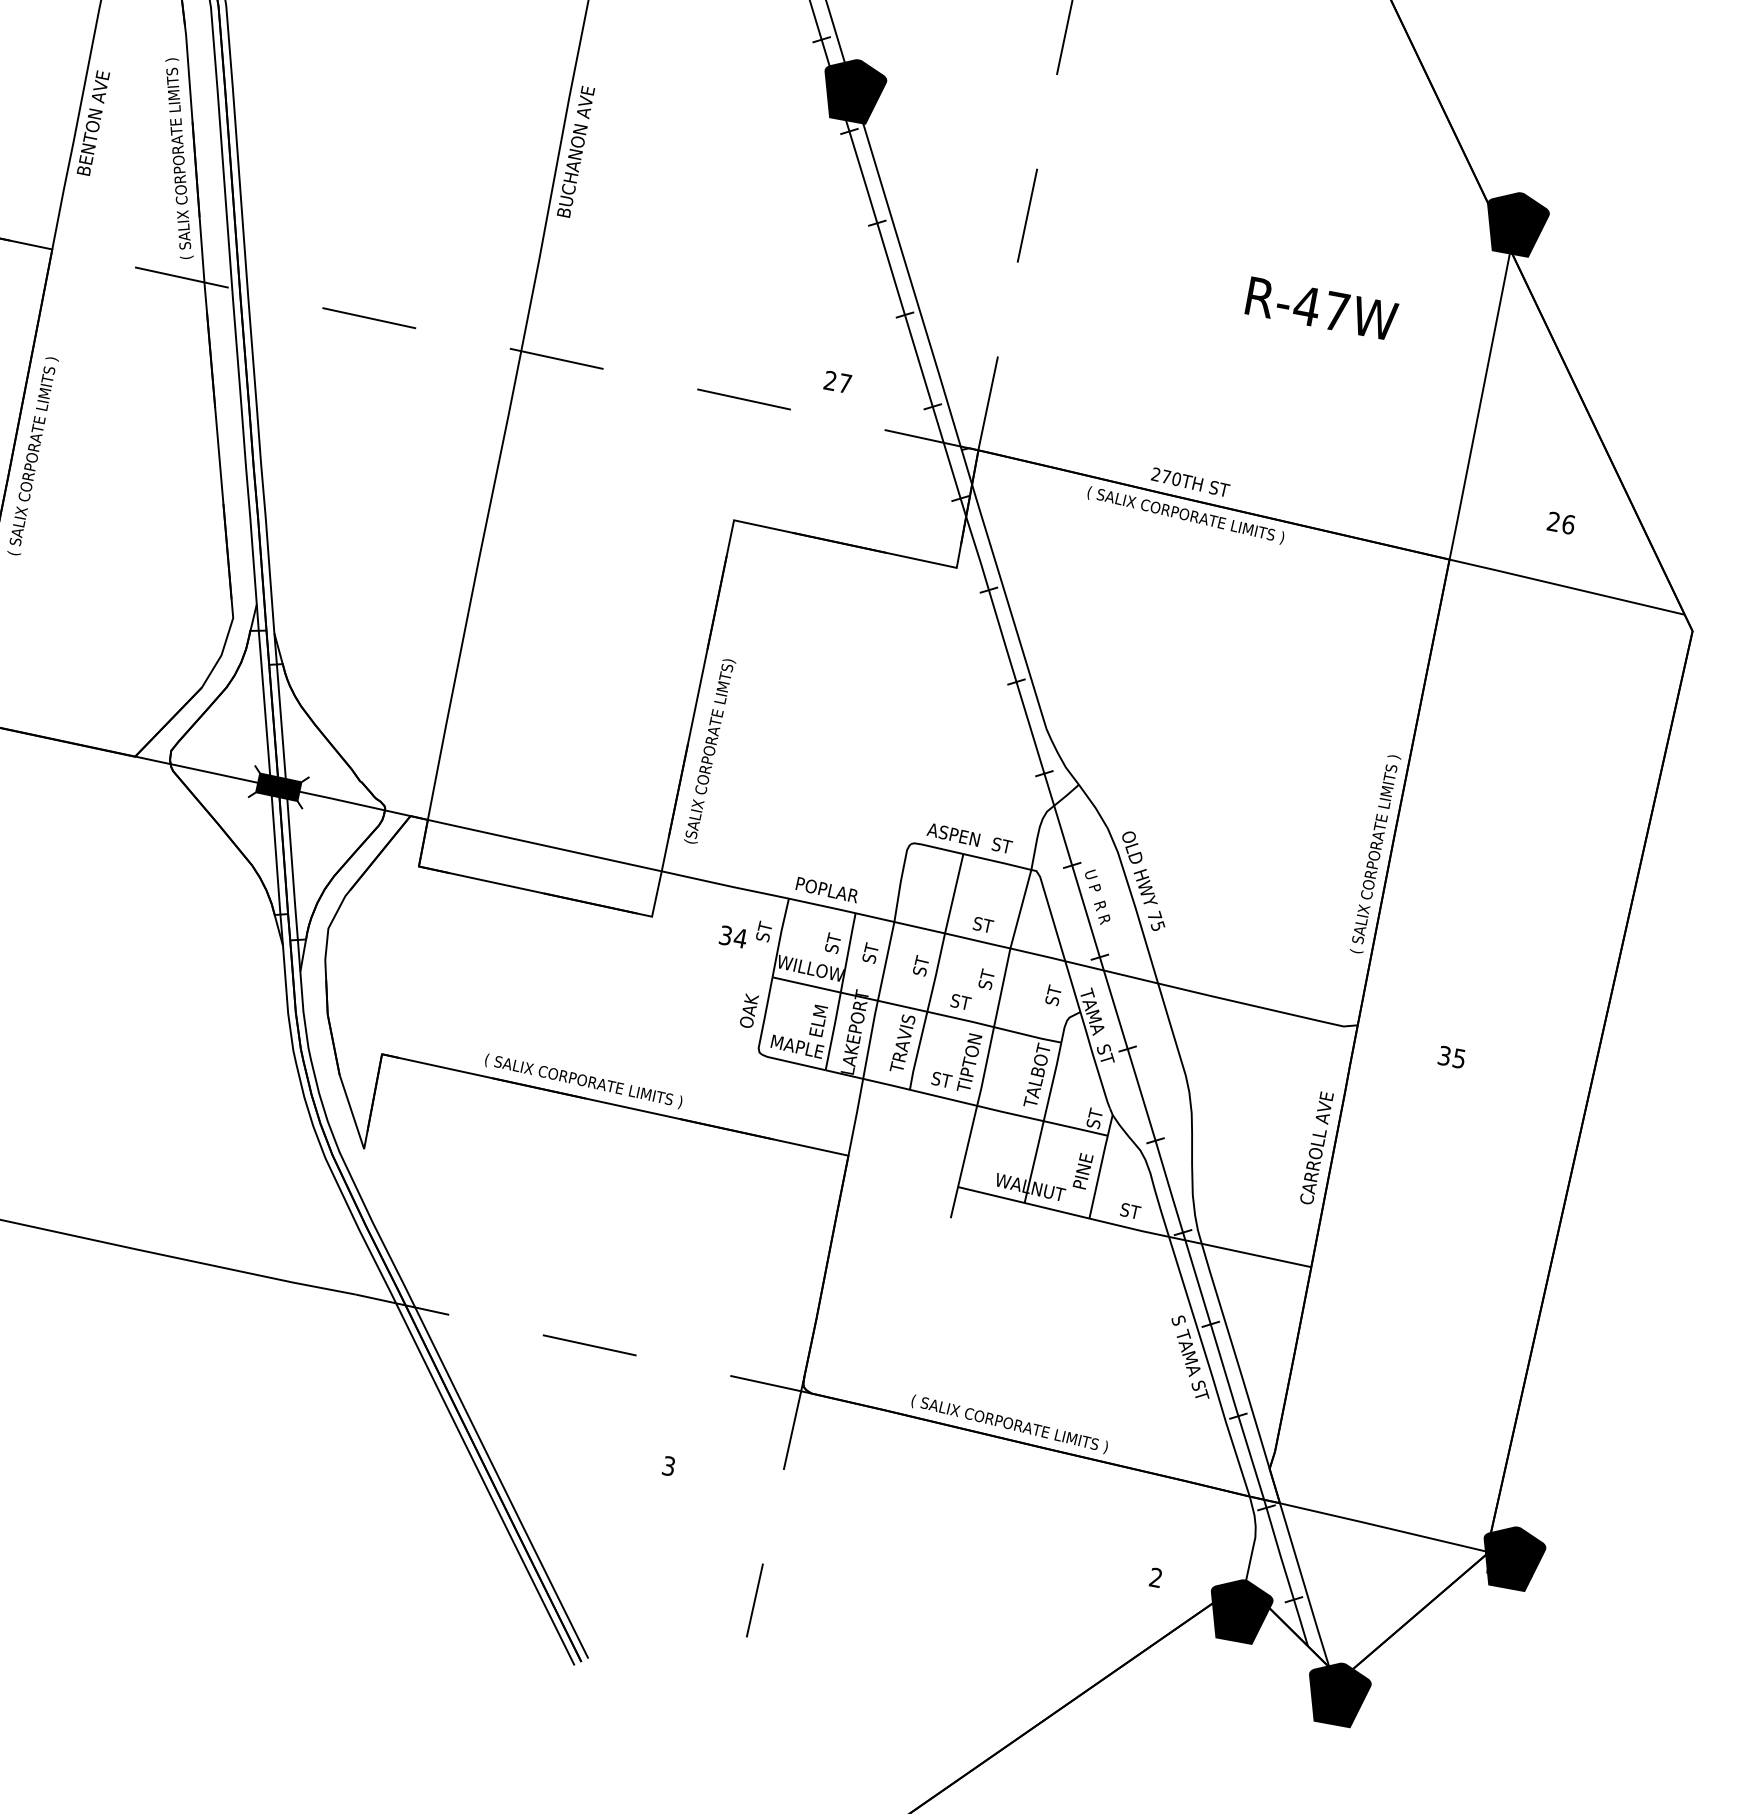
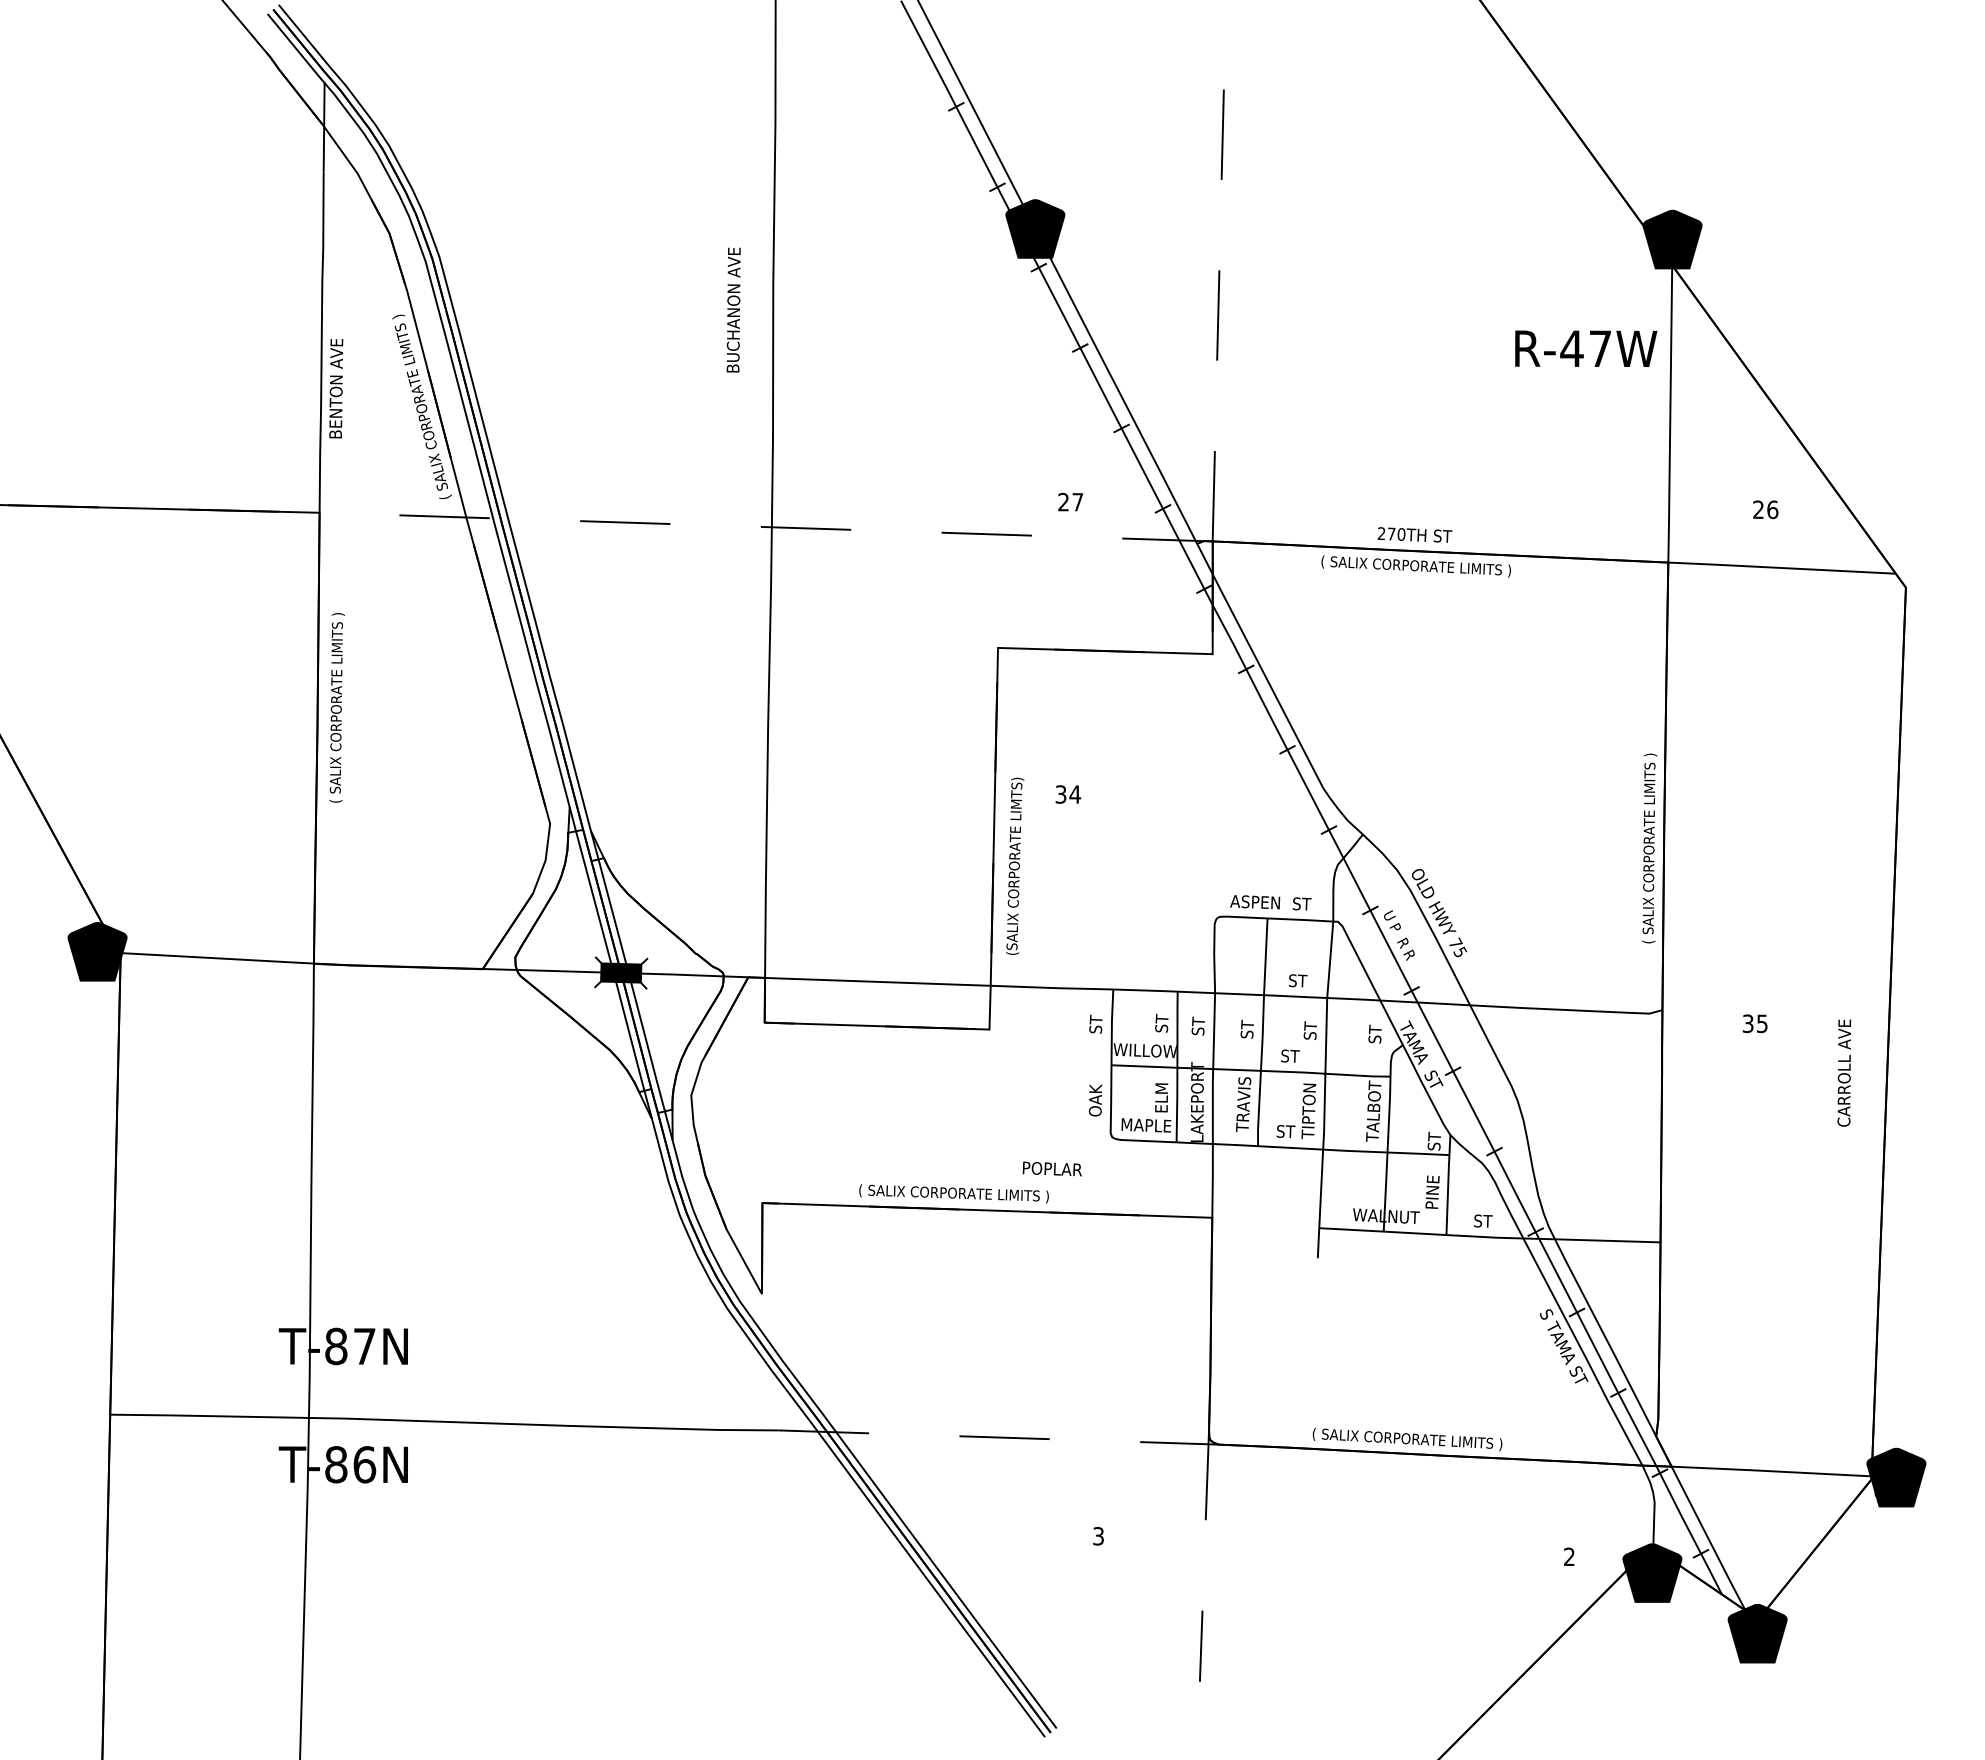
text: (575, 151) -> (733, 309), moved
text: (1322, 308) -> (1586, 348), moved
text: (826, 889) -> (1051, 1168), moved
text: (733, 937) -> (1068, 794), moved
text: (1316, 1147) -> (1843, 1072), moved

